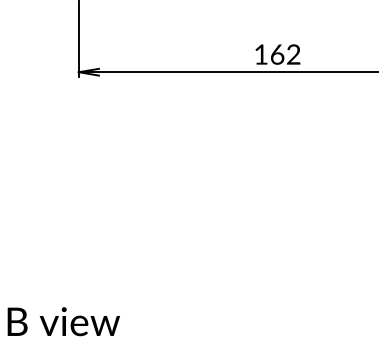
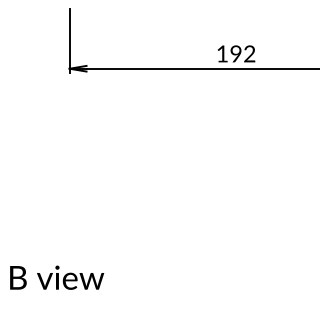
text: (276, 54) -> (235, 53), 162 -> 192

